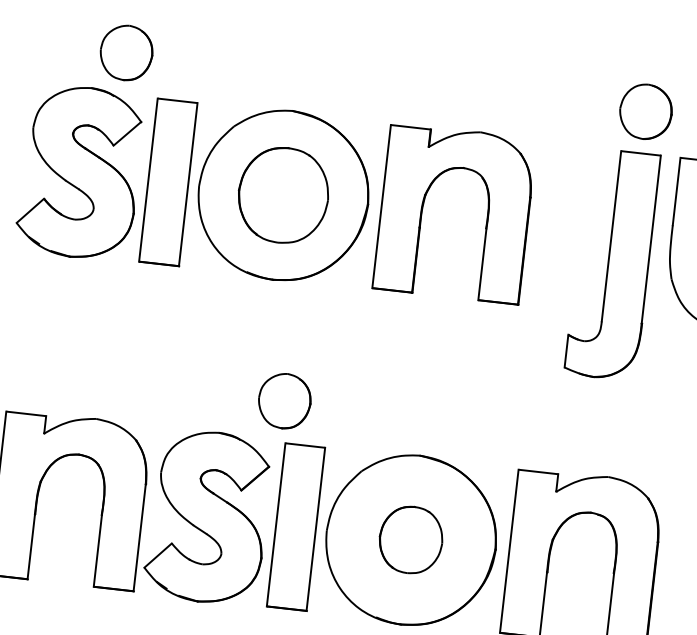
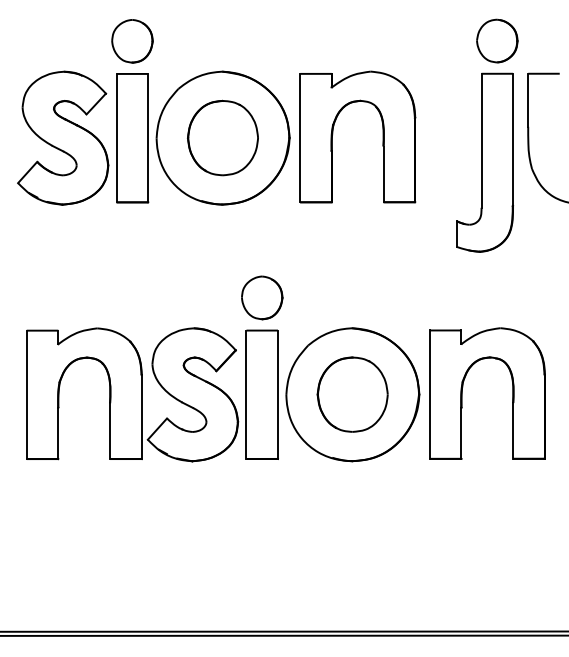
part: (126, 53) -> (132, 41), moved
part: (285, 400) -> (262, 297), moved
part: (410, 539) -> (352, 394), size x1.43

